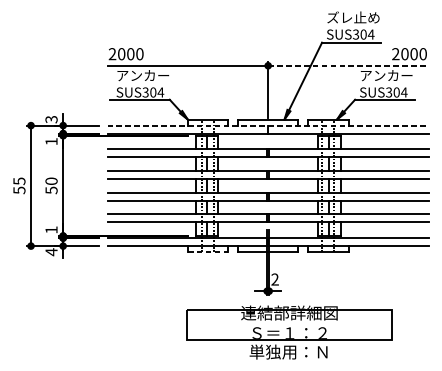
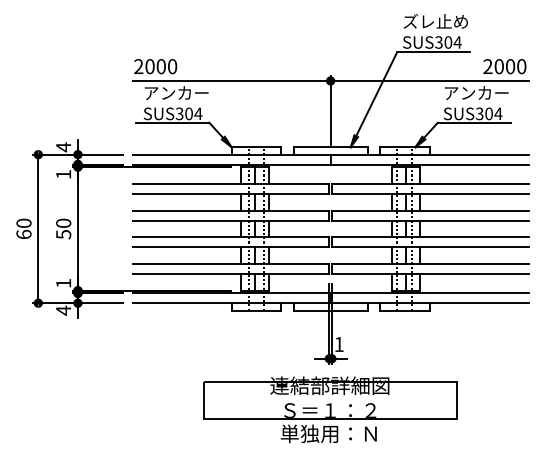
line: (349, 65) -> (430, 80), dashed -> solid
text: (51, 119) -> (63, 147), 3 -> 4
line: (268, 125) -> (331, 154), dashed -> solid
text: (18, 185) -> (23, 228), 55 -> 60
line: (208, 252) -> (256, 310), dashed -> solid
text: (274, 278) -> (338, 343), 2 -> 1
part: (289, 332) -> (330, 409), moved

